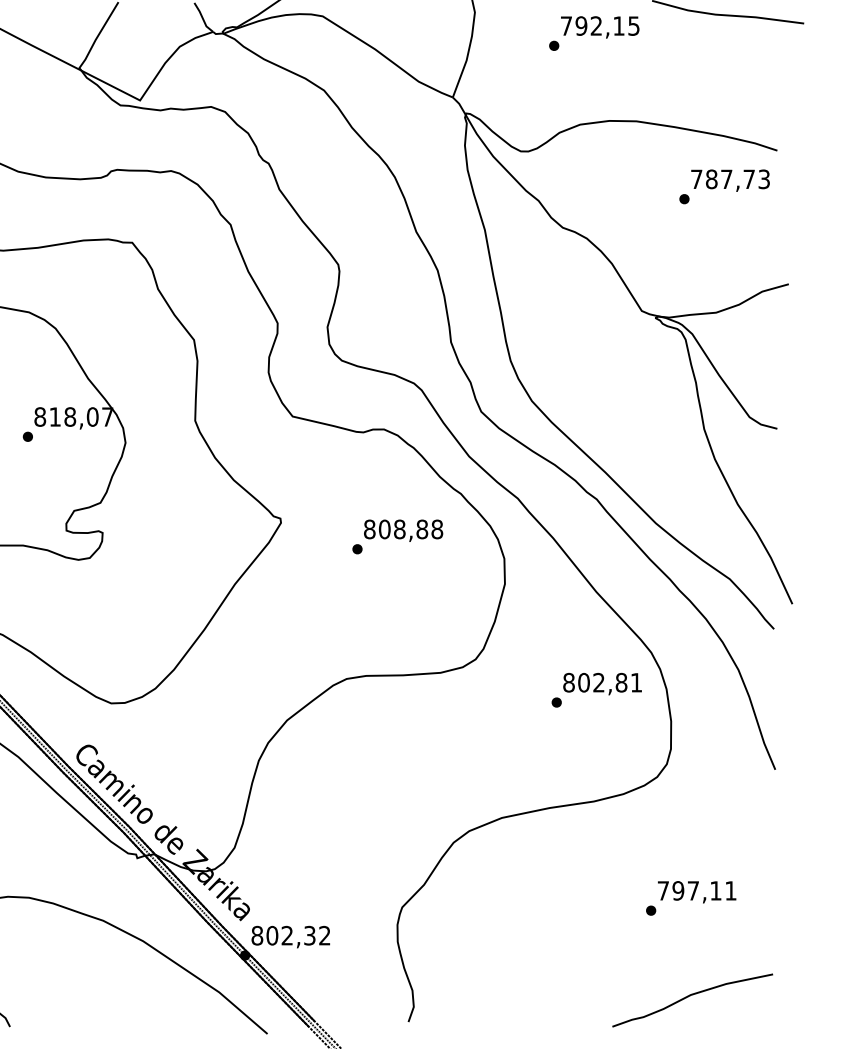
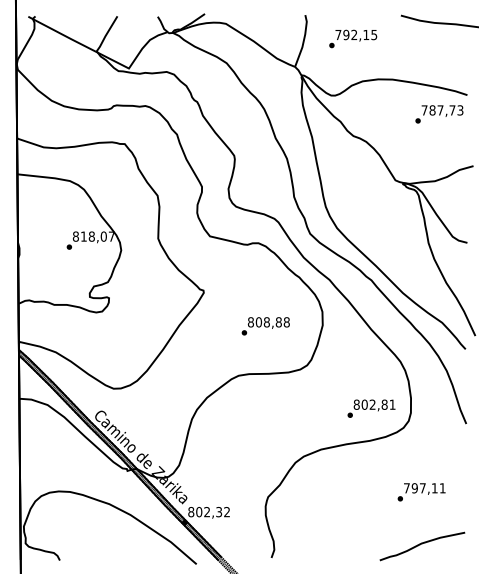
text: (594, 32) -> (353, 38), moved
text: (397, 537) -> (265, 326), moved
text: (596, 689) -> (371, 408), moved

